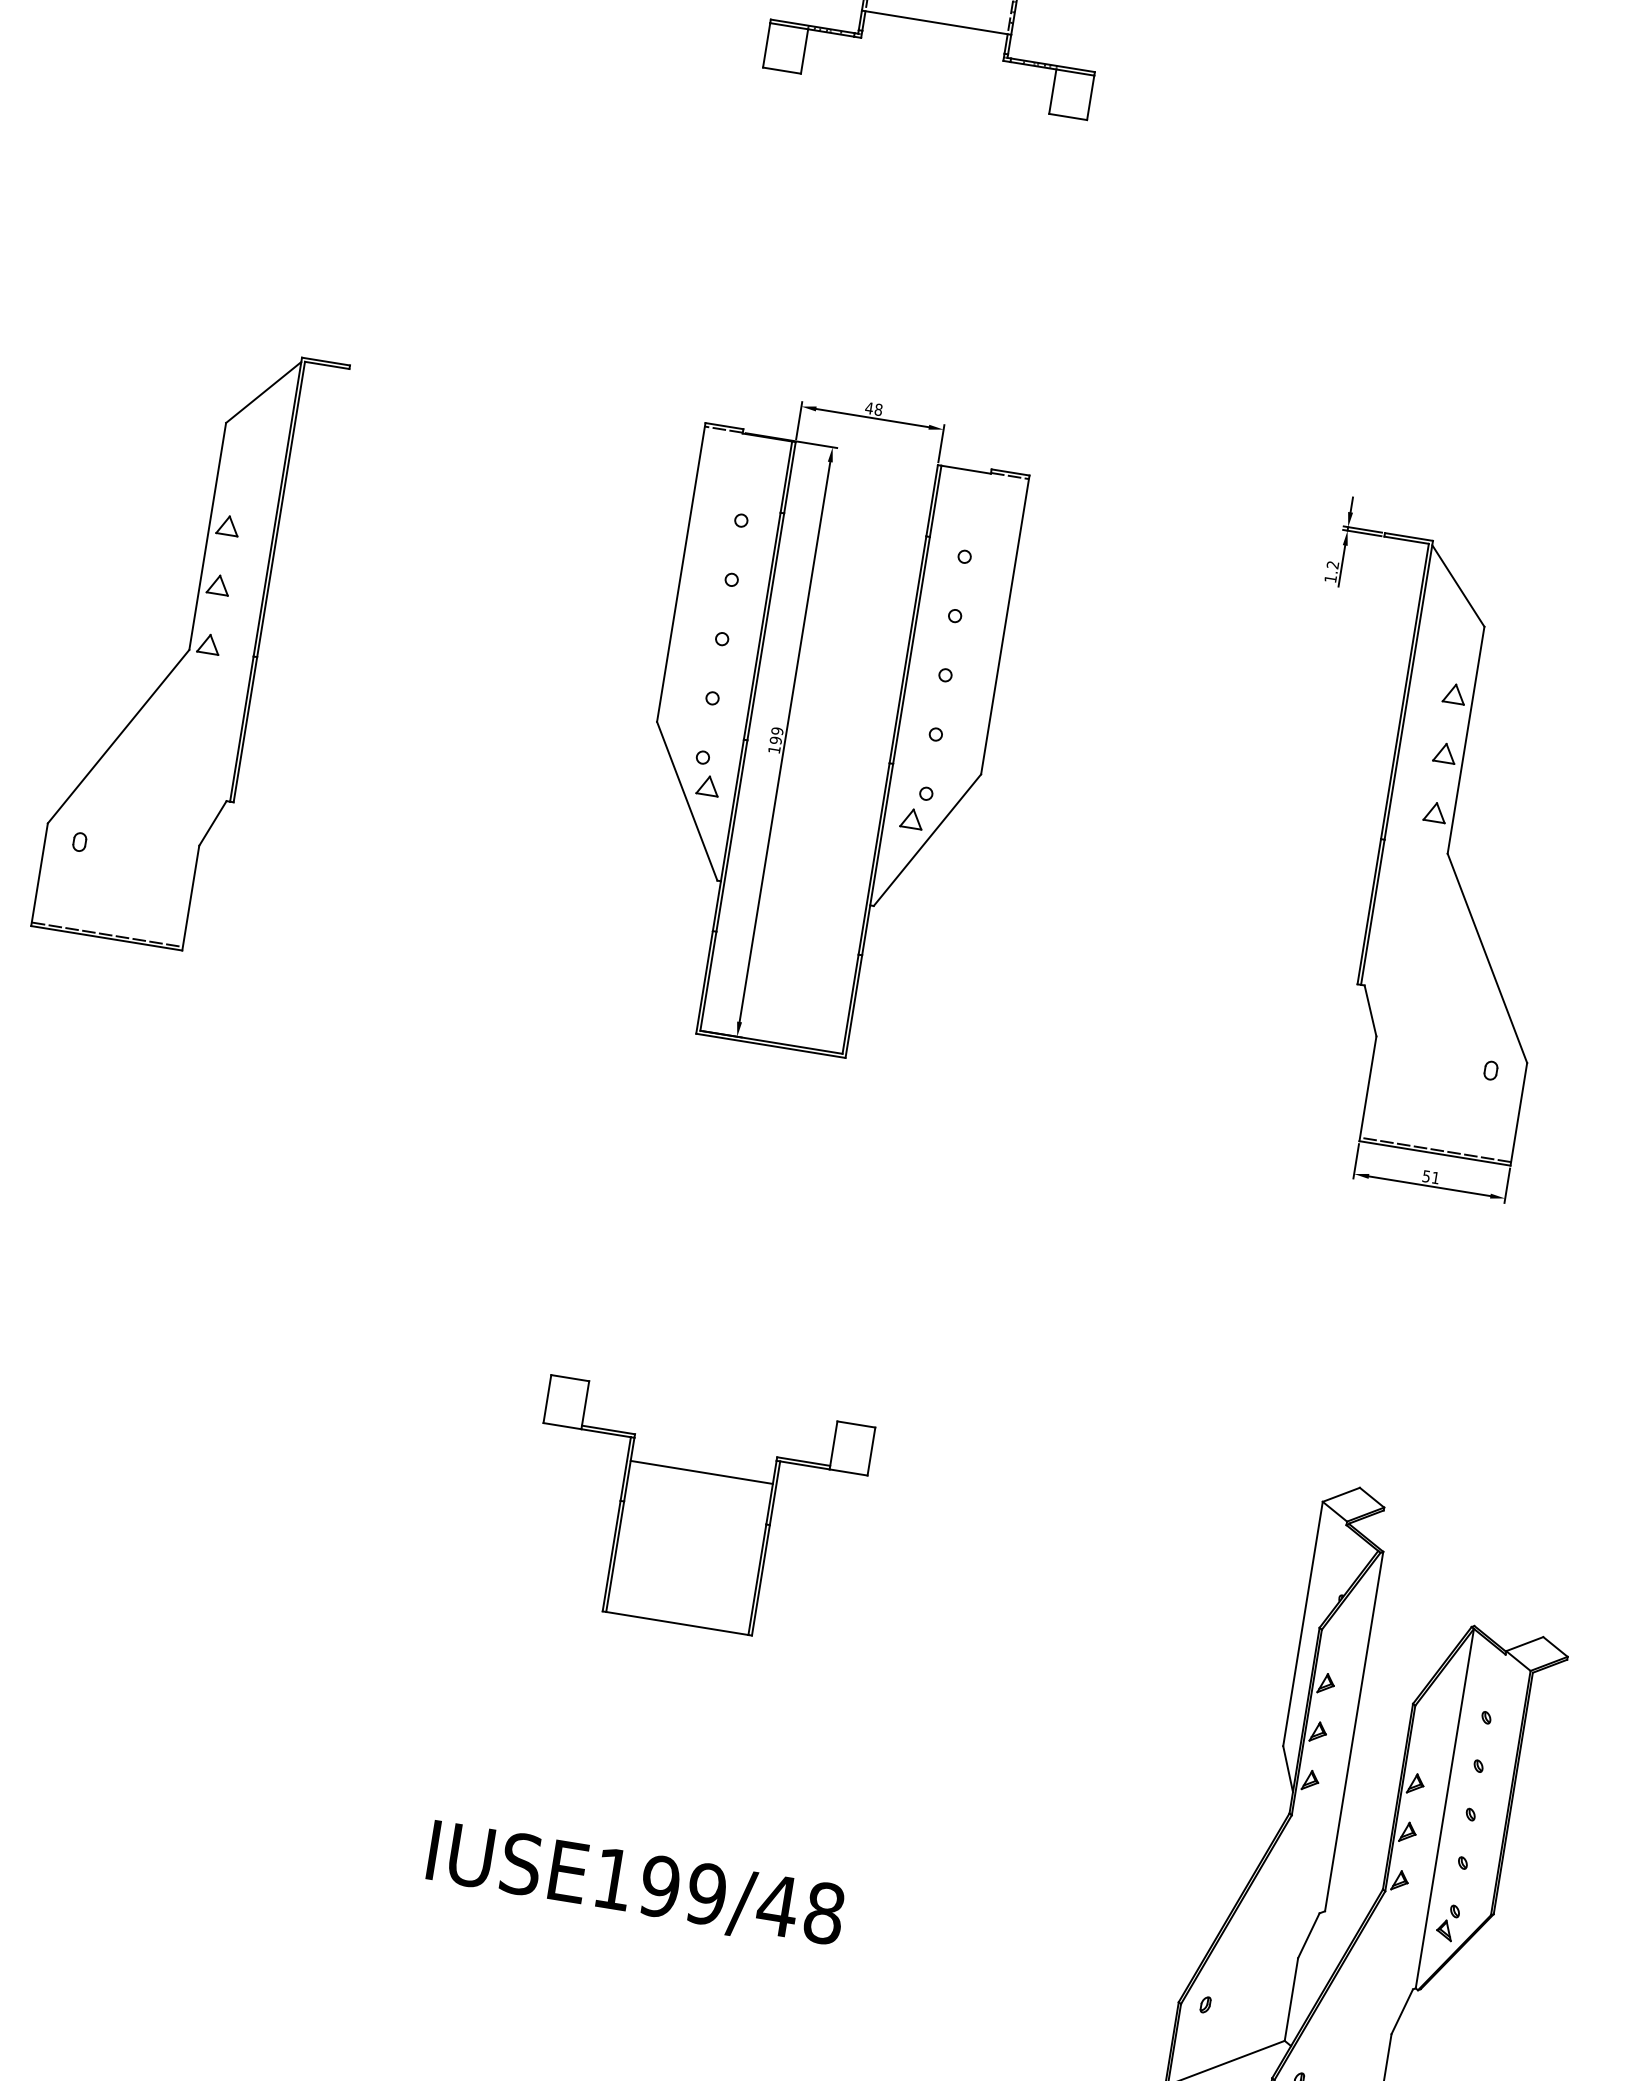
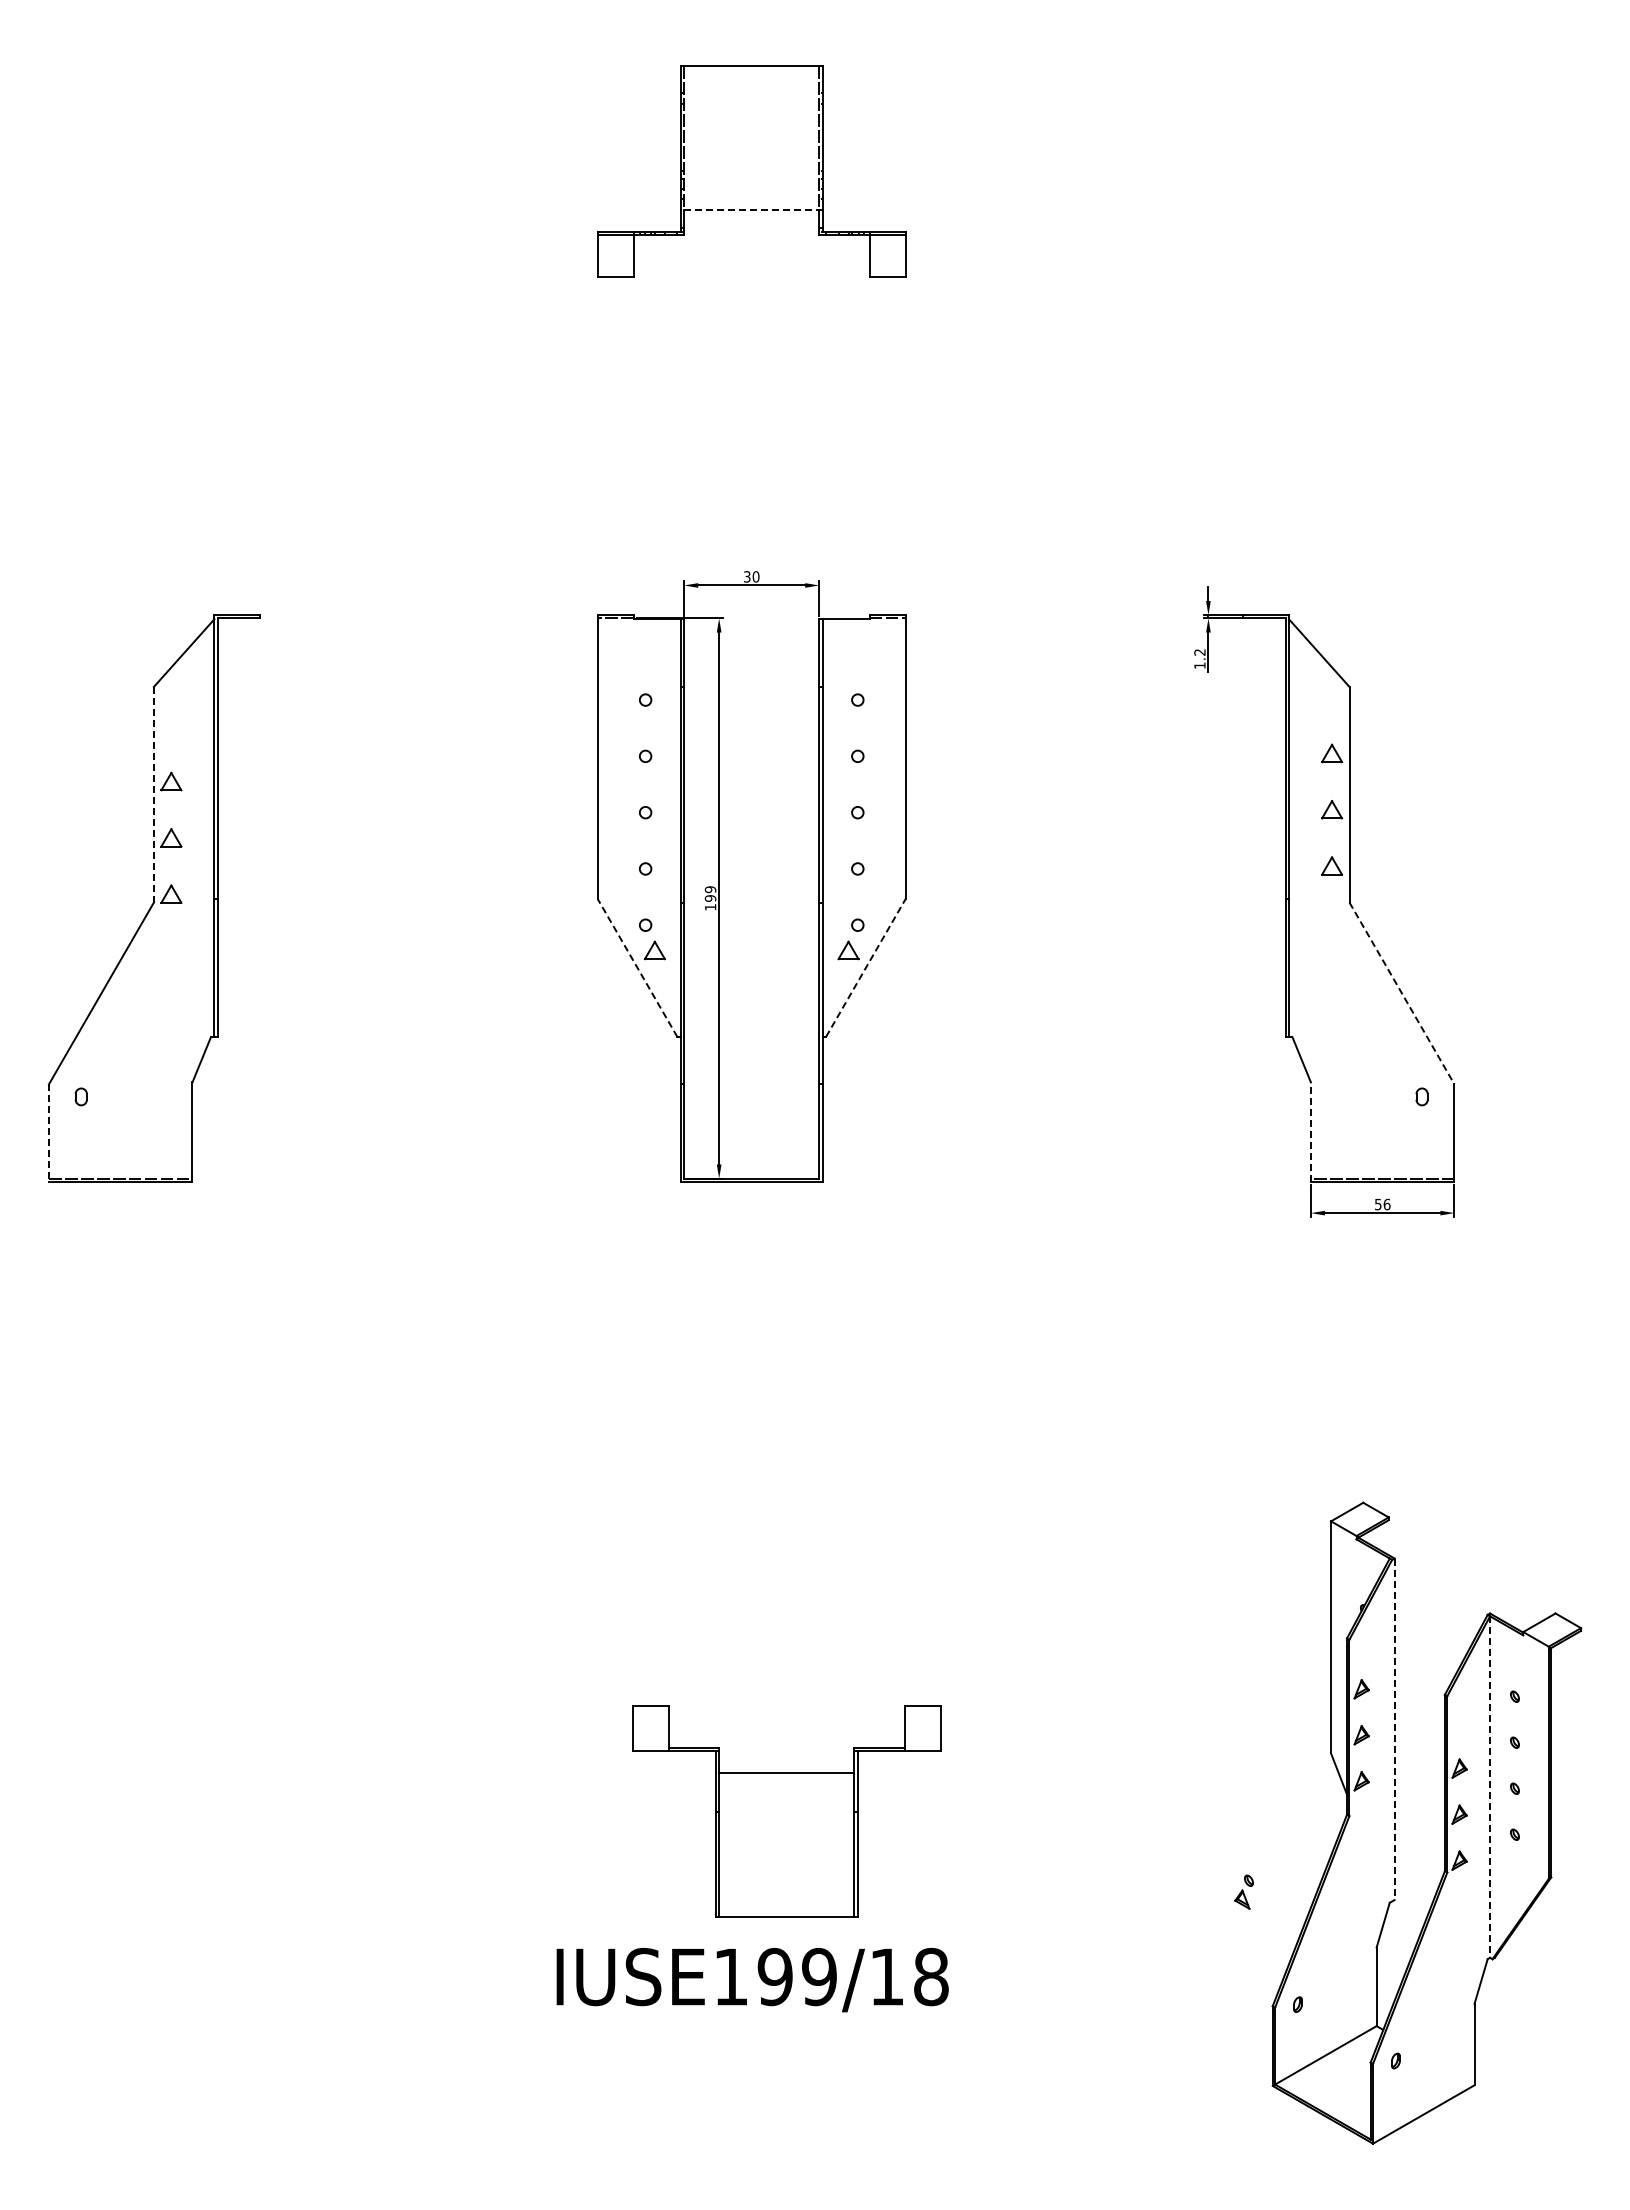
line: (936, 22) -> (751, 209), solid -> dashed
text: (873, 408) -> (751, 576), 48 -> 30
line: (207, 536) -> (153, 794), solid -> dashed
line: (687, 801) -> (637, 968), solid -> dashed
line: (927, 840) -> (865, 968), solid -> dashed
line: (39, 875) -> (48, 1133), solid -> dashed
line: (1486, 958) -> (1401, 993), solid -> dashed
line: (1367, 1089) -> (1310, 1132), solid -> dashed
text: (1435, 1177) -> (1386, 1204), 51 -> 56
part: (695, 1512) -> (786, 1811), moved
line: (1354, 1731) -> (1394, 1729), solid -> dashed
line: (1445, 1809) -> (1490, 1787), solid -> dashed
text: (777, 1905) -> (886, 1976), IUSE199/48 -> IUSE199/18
part: (1447, 1921) -> (1243, 1891), moved

